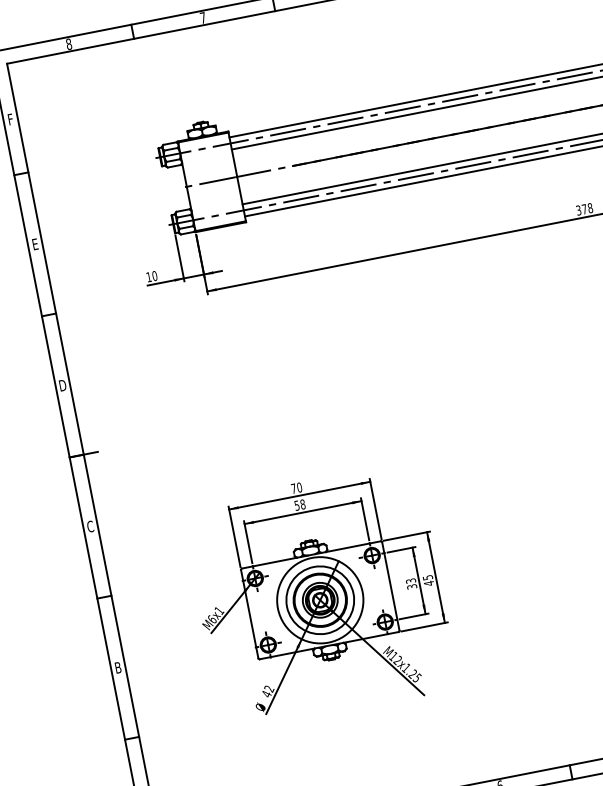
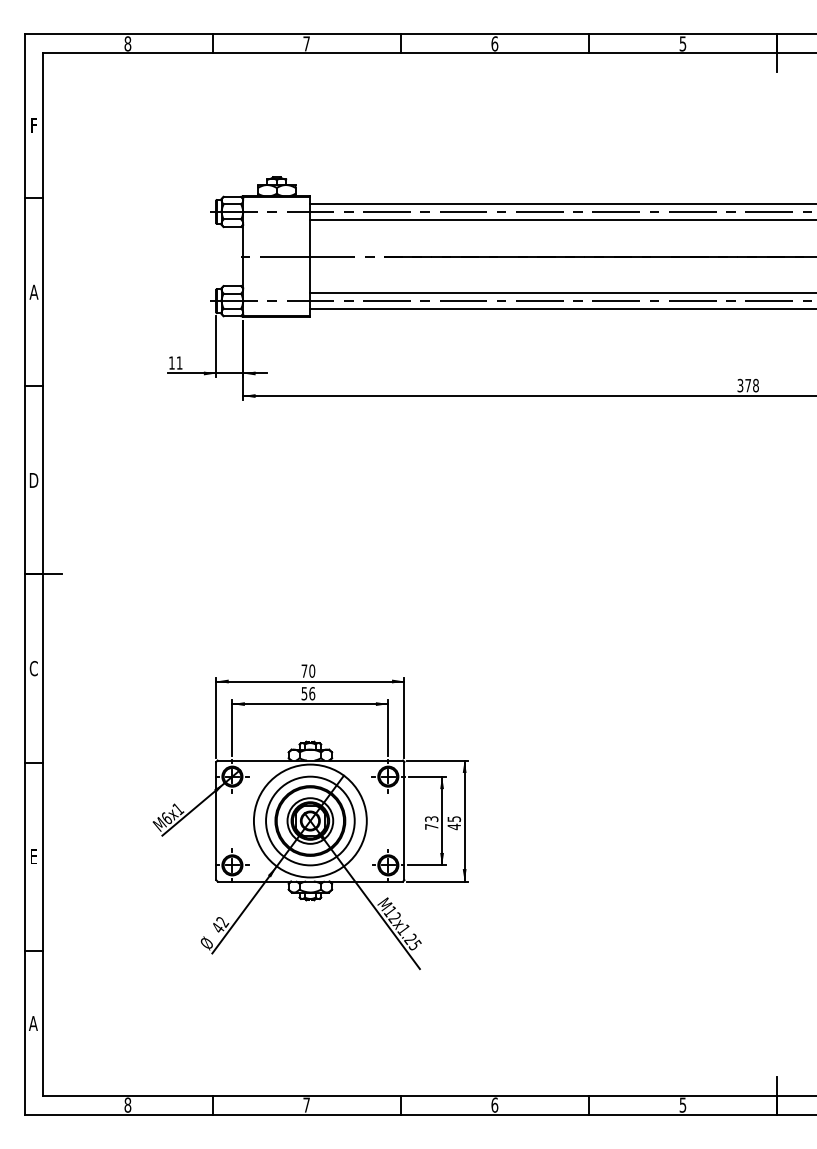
text: (34, 243) -> (33, 291), E -> A
text: (154, 275) -> (179, 362), 10 -> 11
text: (303, 504) -> (312, 693), 58 -> 56
text: (411, 586) -> (431, 826), 33 -> 73
text: (117, 667) -> (33, 856), B -> E

